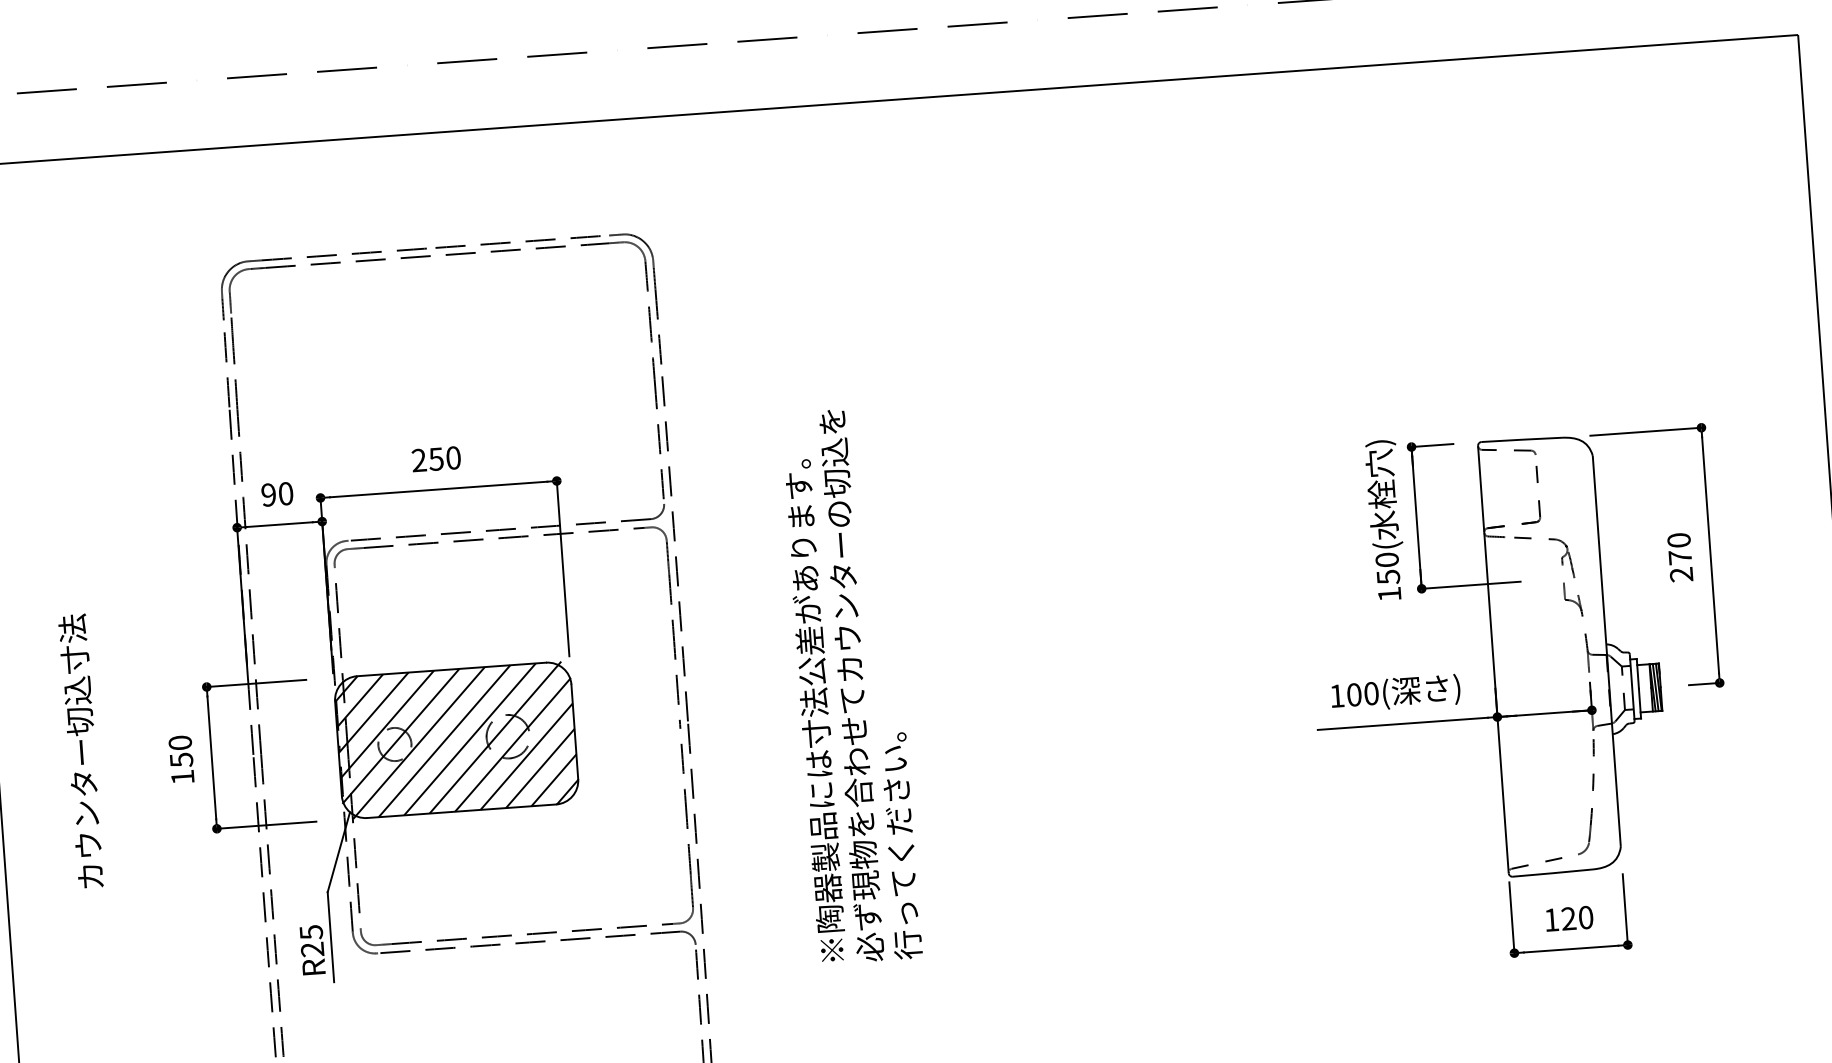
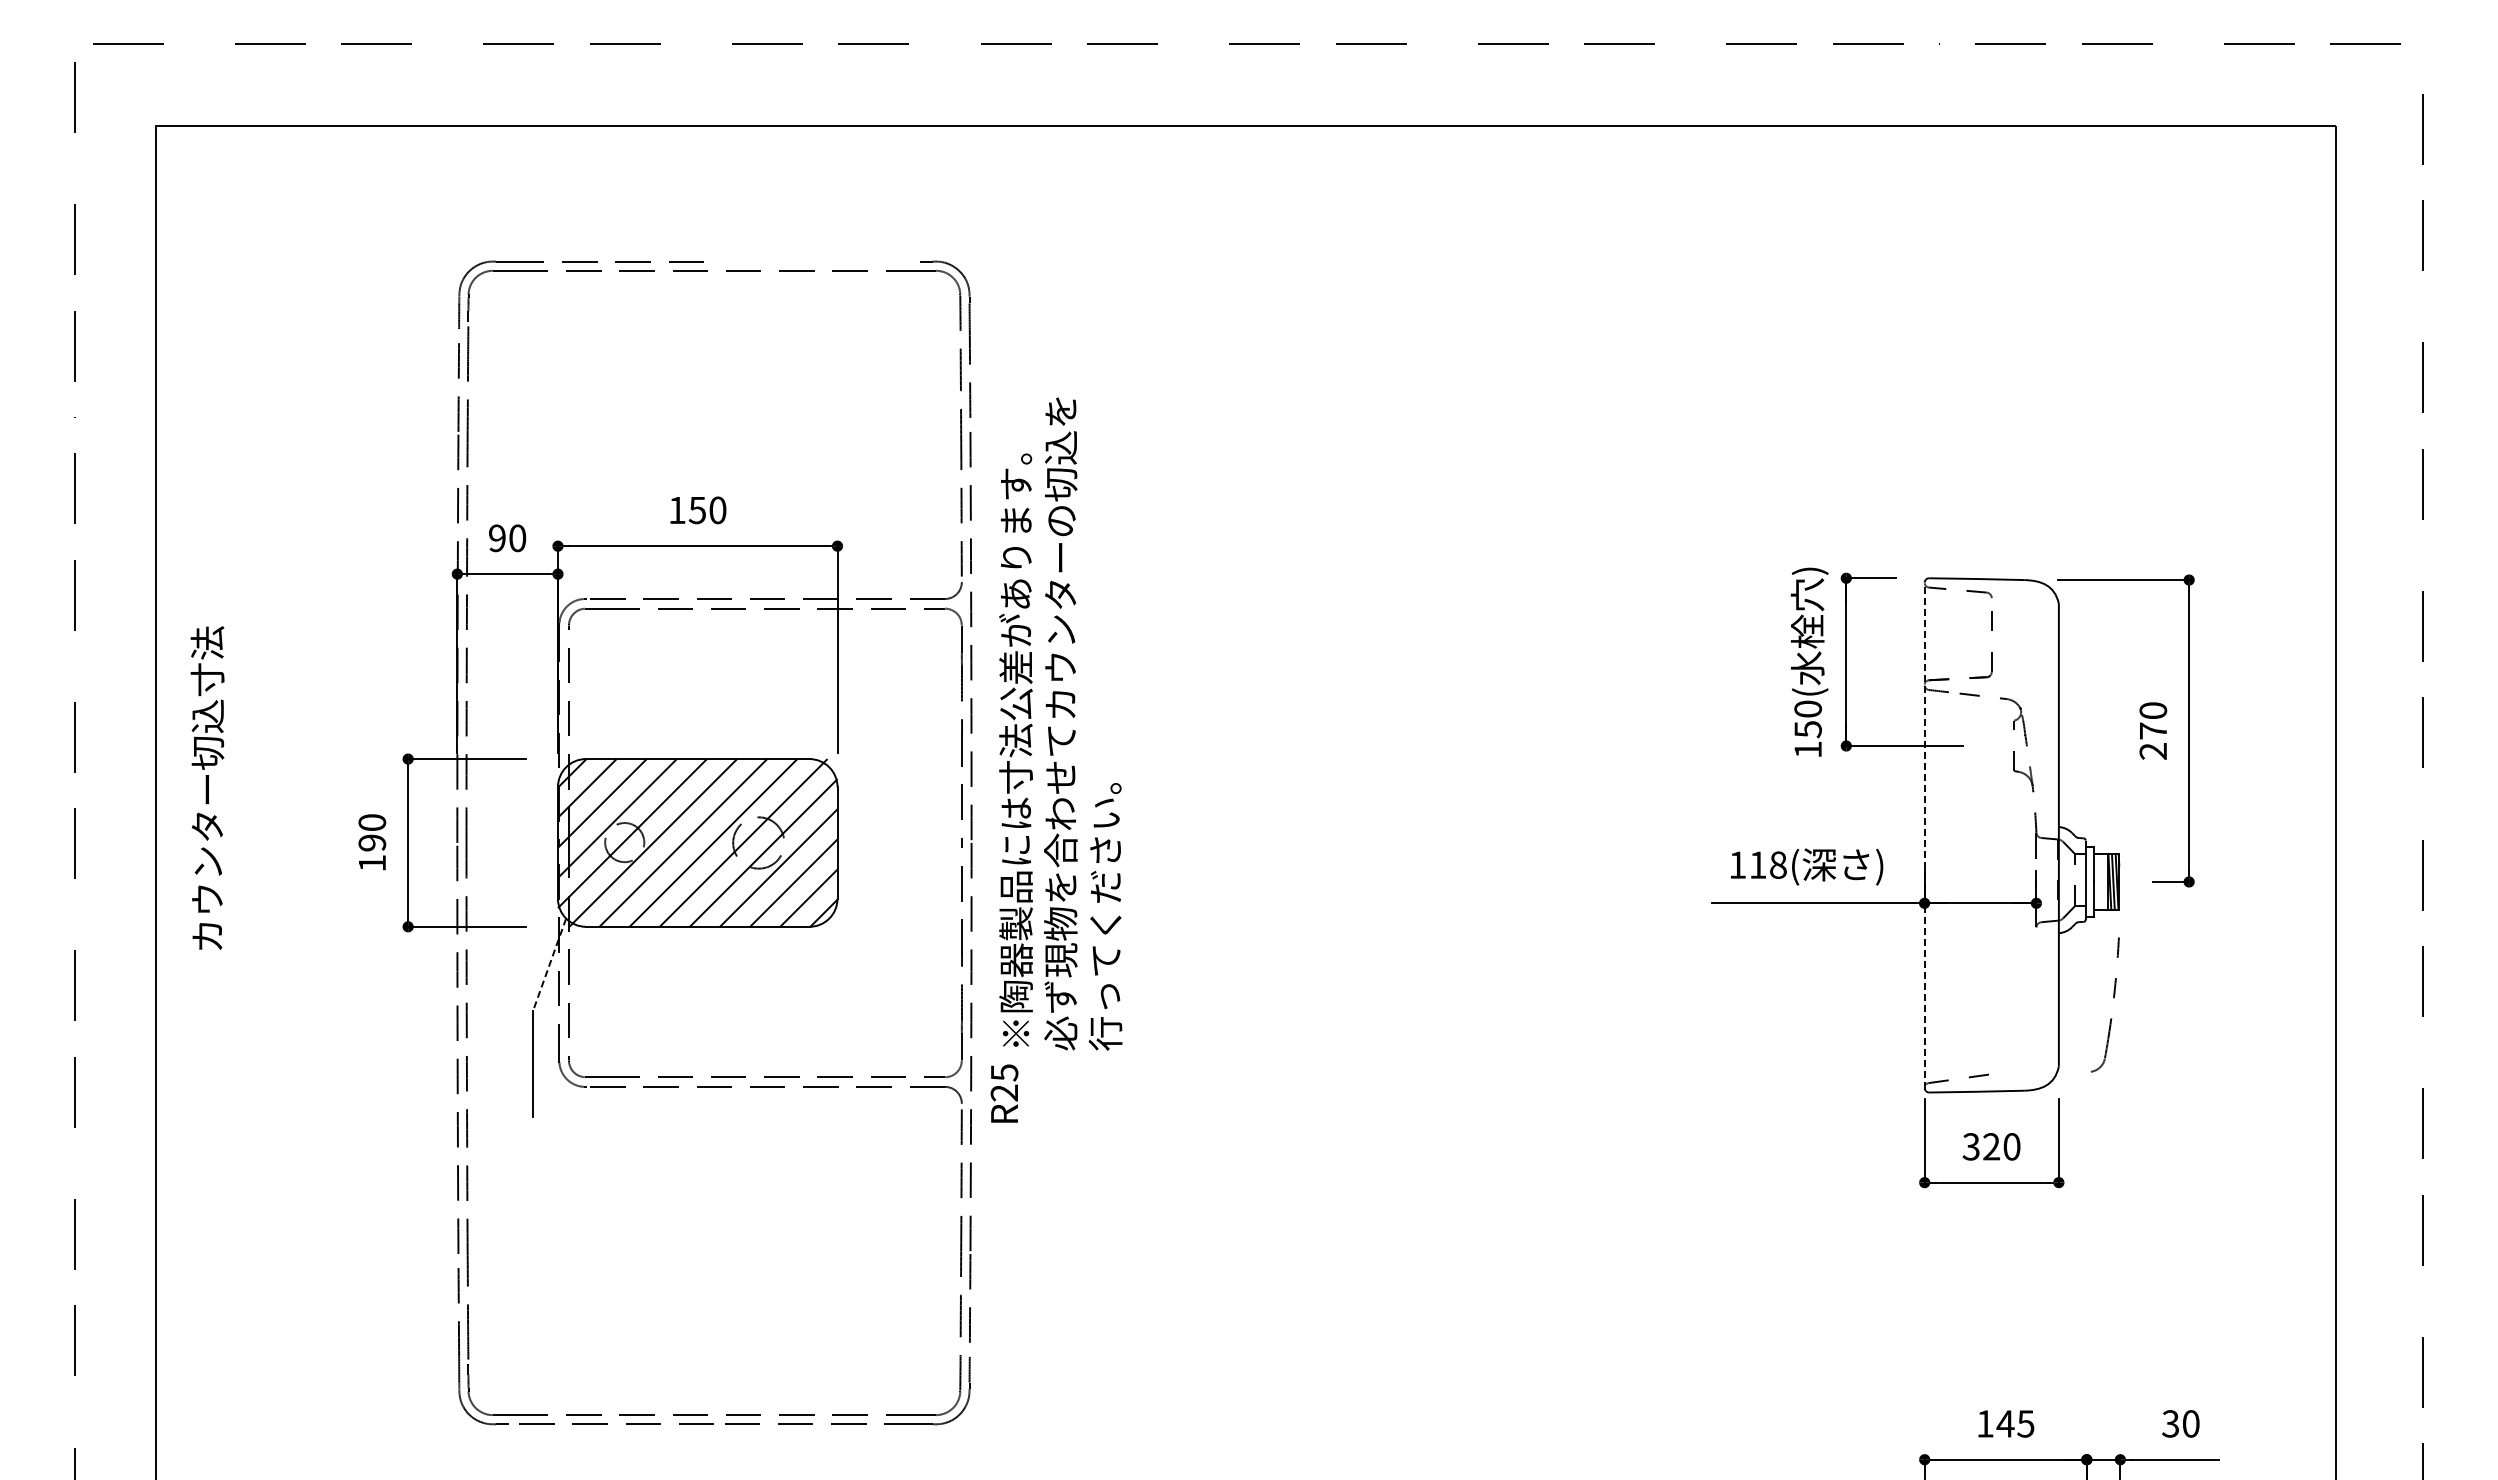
line: (509, 242) -> (802, 261), removed
text: (418, 459) -> (676, 509), 250 -> 150
line: (1493, 659) -> (1924, 835), solid -> dashed
text: (851, 685) -> (1060, 723), moved
text: (1362, 693) -> (1767, 864), 100( -> 118(
text: (81, 750) -> (207, 787), moved
text: (181, 759) -> (372, 842), 150 -> 190
part: (1592, 791) -> (2113, 998), moved
line: (338, 852) -> (549, 964), solid -> dashed
text: (1550, 919) -> (1970, 1146), 120 -> 320
text: (312, 949) -> (1004, 1093), moved

